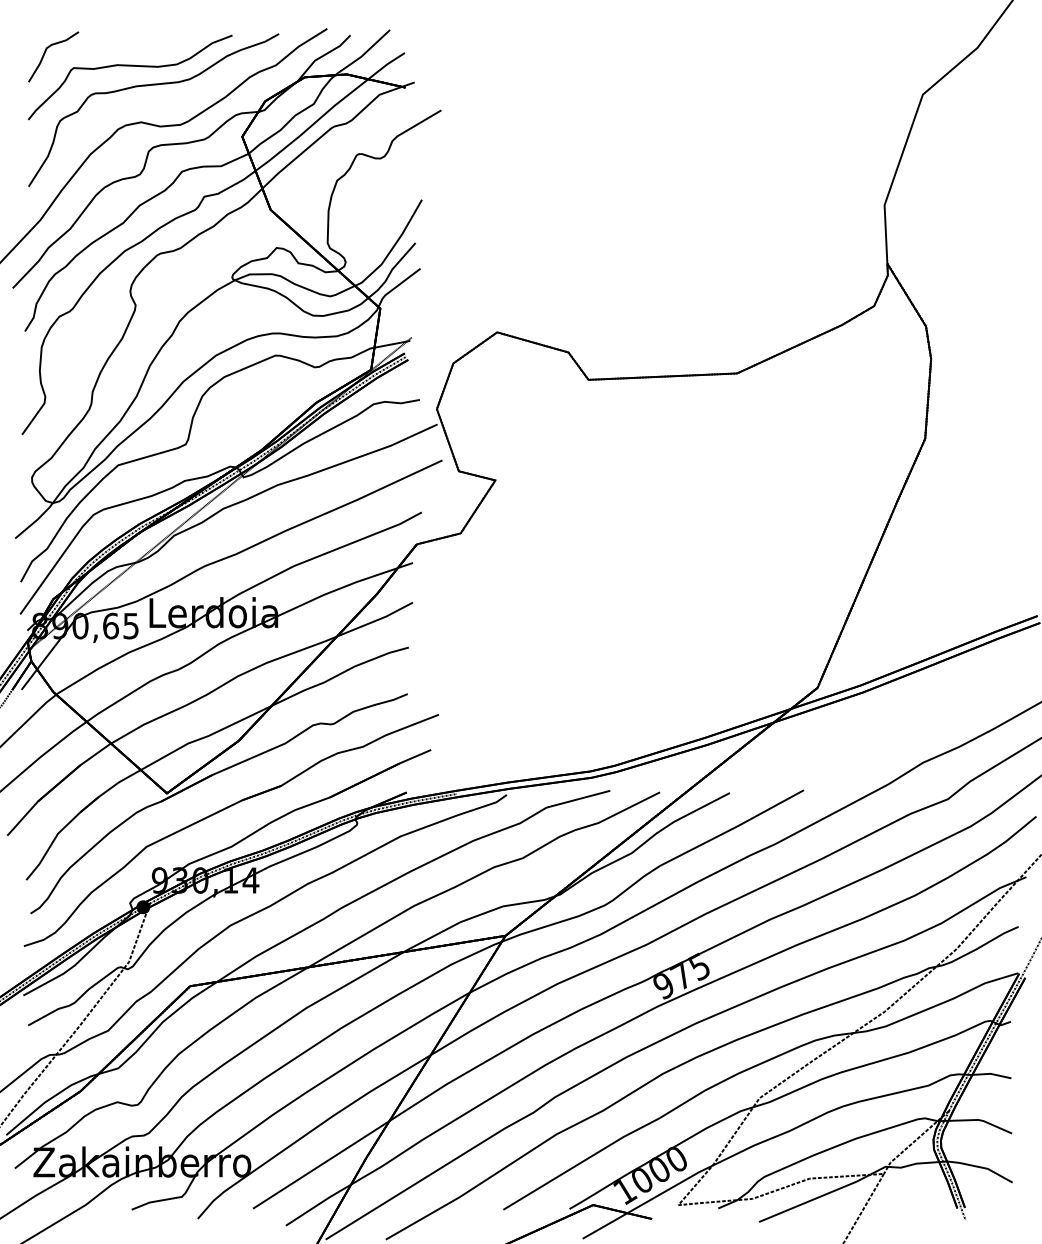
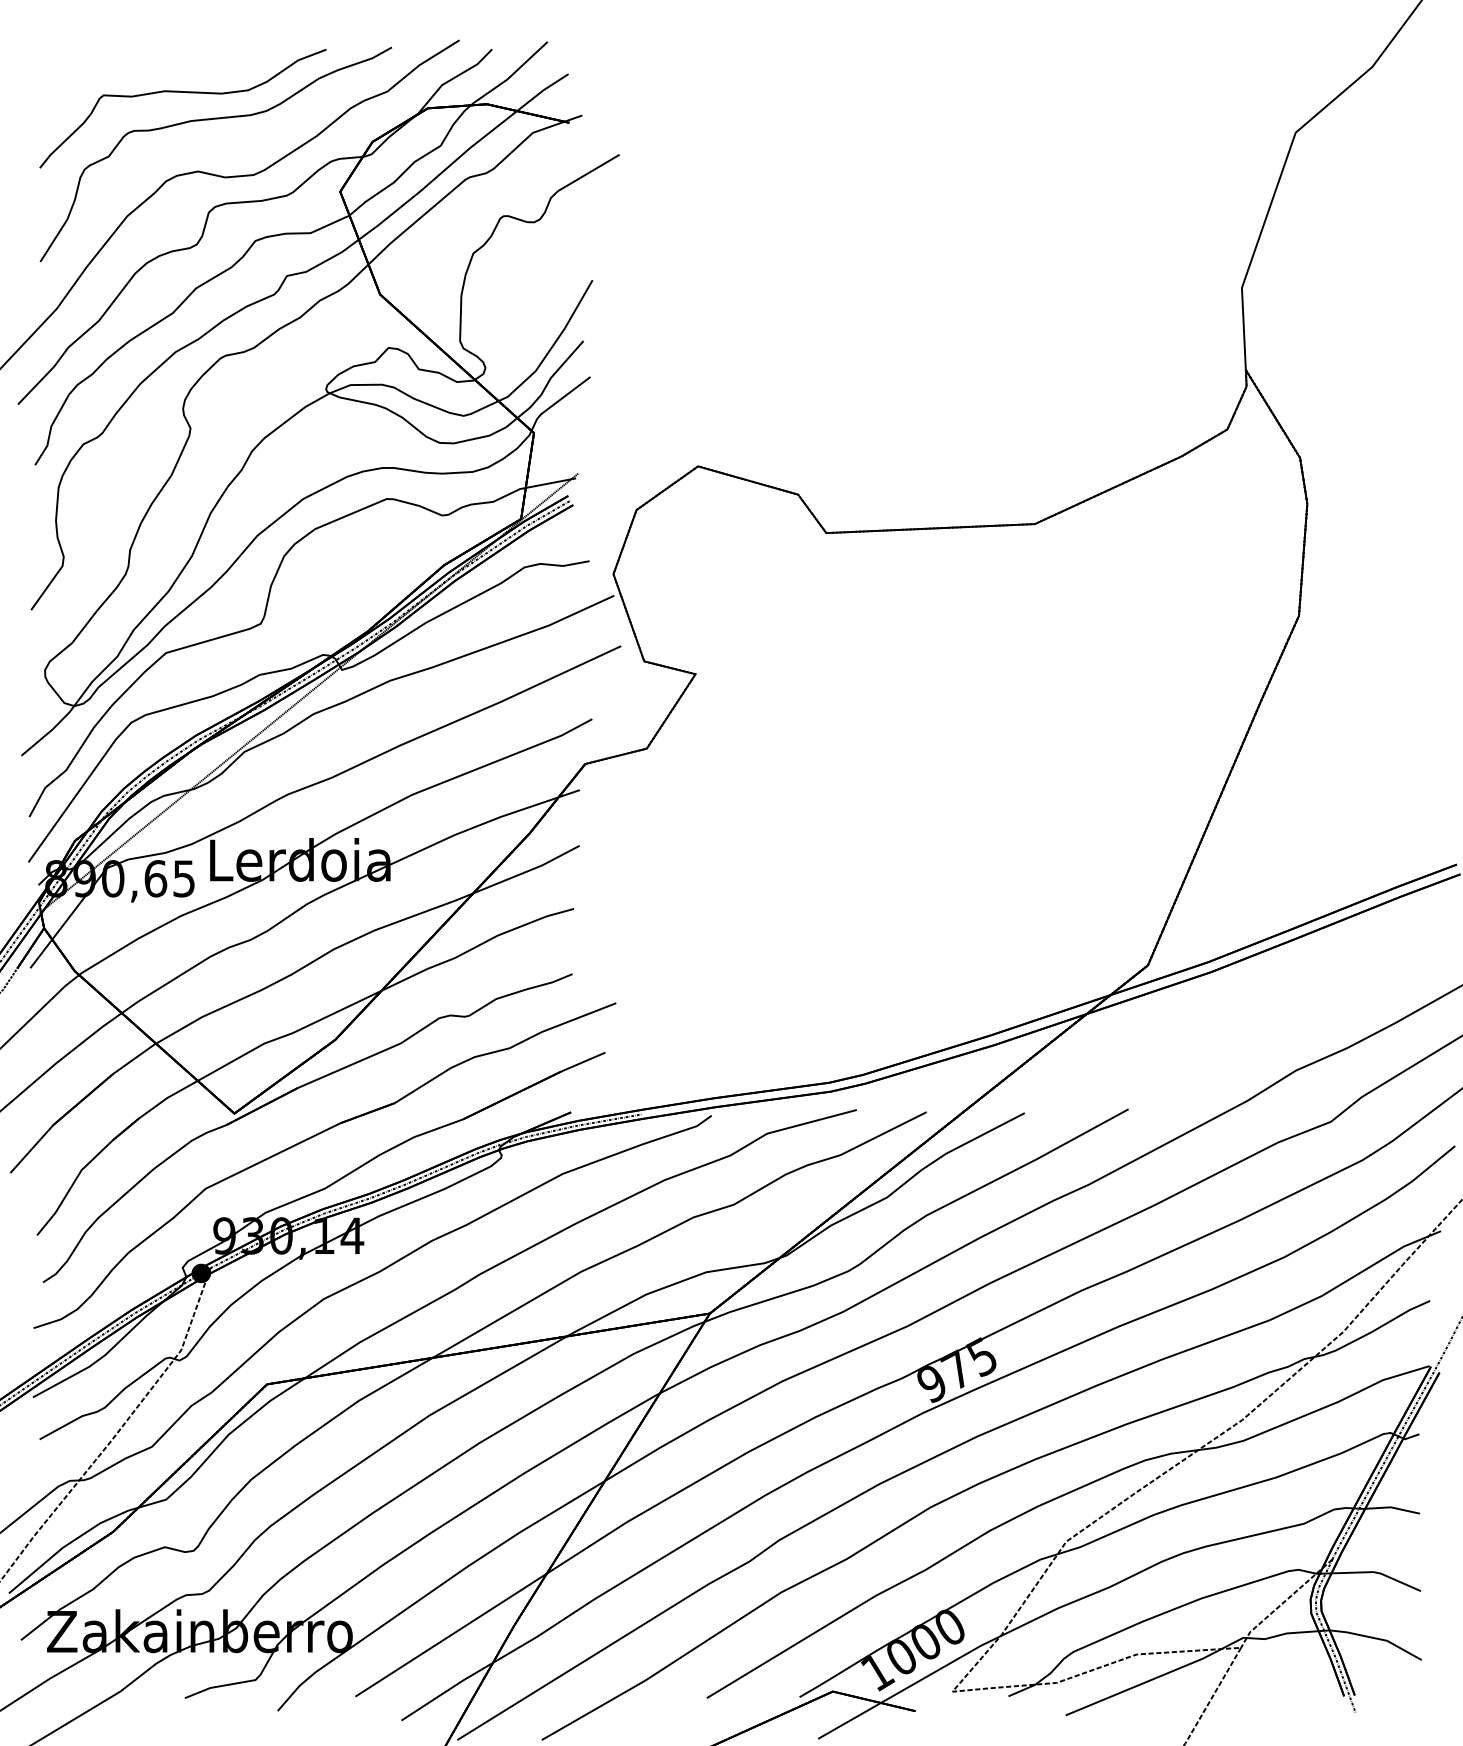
curve: (45, 53) -> (63, 75), removed

